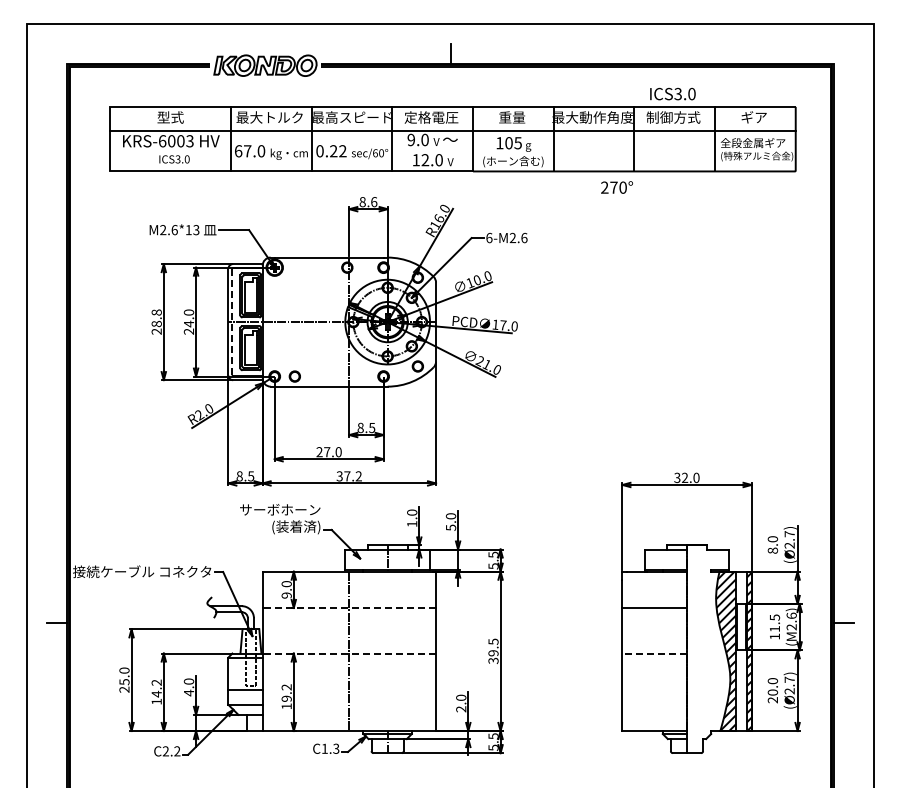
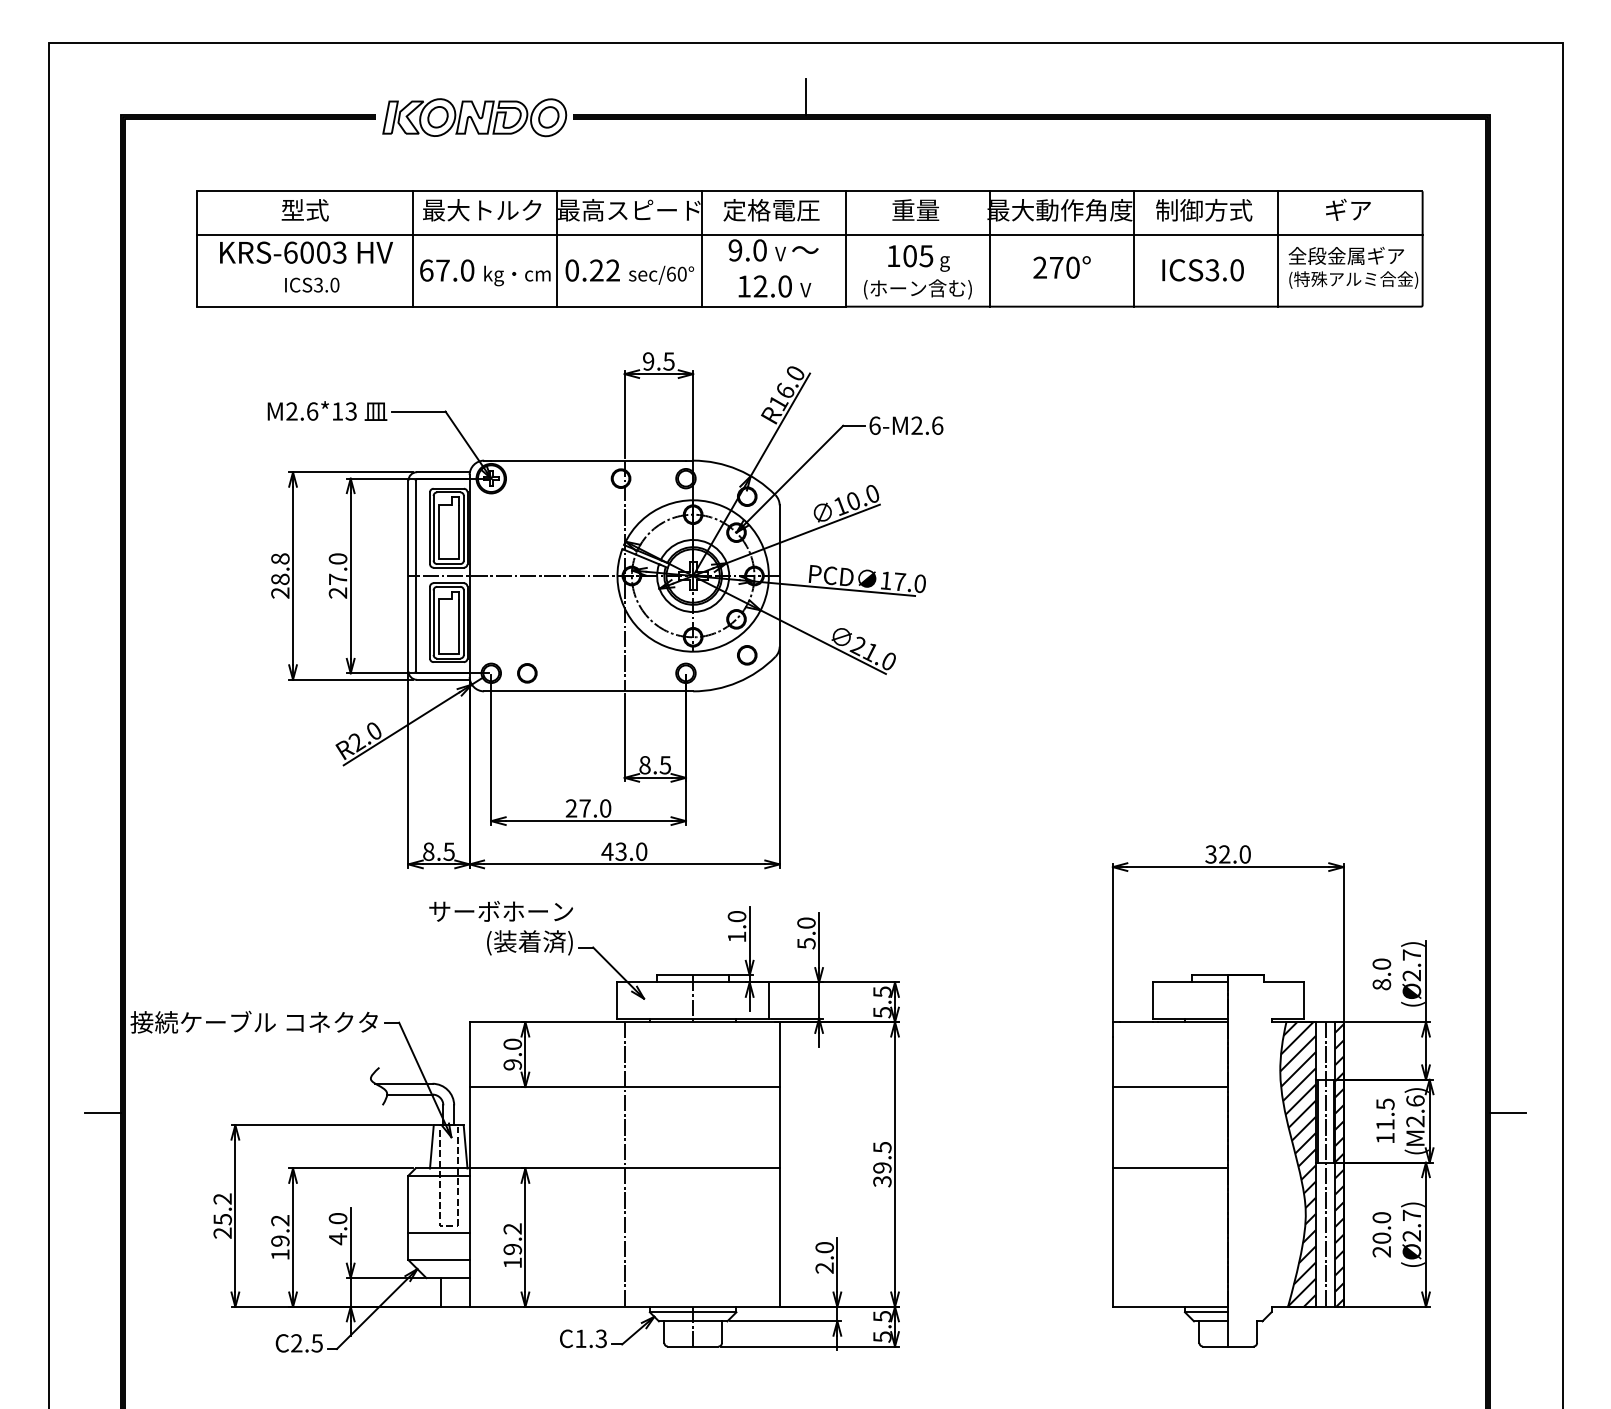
text: (672, 93) -> (1202, 269), moved
text: (616, 187) -> (1061, 267), moved
text: (368, 202) -> (658, 362), 8.6 -> 9.5
line: (232, 321) -> (415, 574), dashed -> solid
text: (188, 323) -> (337, 578), 24.0 -> 27.0
text: (348, 476) -> (623, 851), 37.2 -> 43.0
line: (349, 607) -> (624, 1086), dashed -> solid
line: (741, 650) -> (1325, 1163), added
line: (349, 653) -> (624, 1168), dashed -> solid
line: (654, 653) -> (1170, 1168), dashed -> solid
text: (124, 670) -> (222, 1198), 25.0 -> 25.2
text: (156, 693) -> (279, 1239), 14.2 -> 19.2
text: (177, 751) -> (317, 1343), C2.2 -> C2.5

